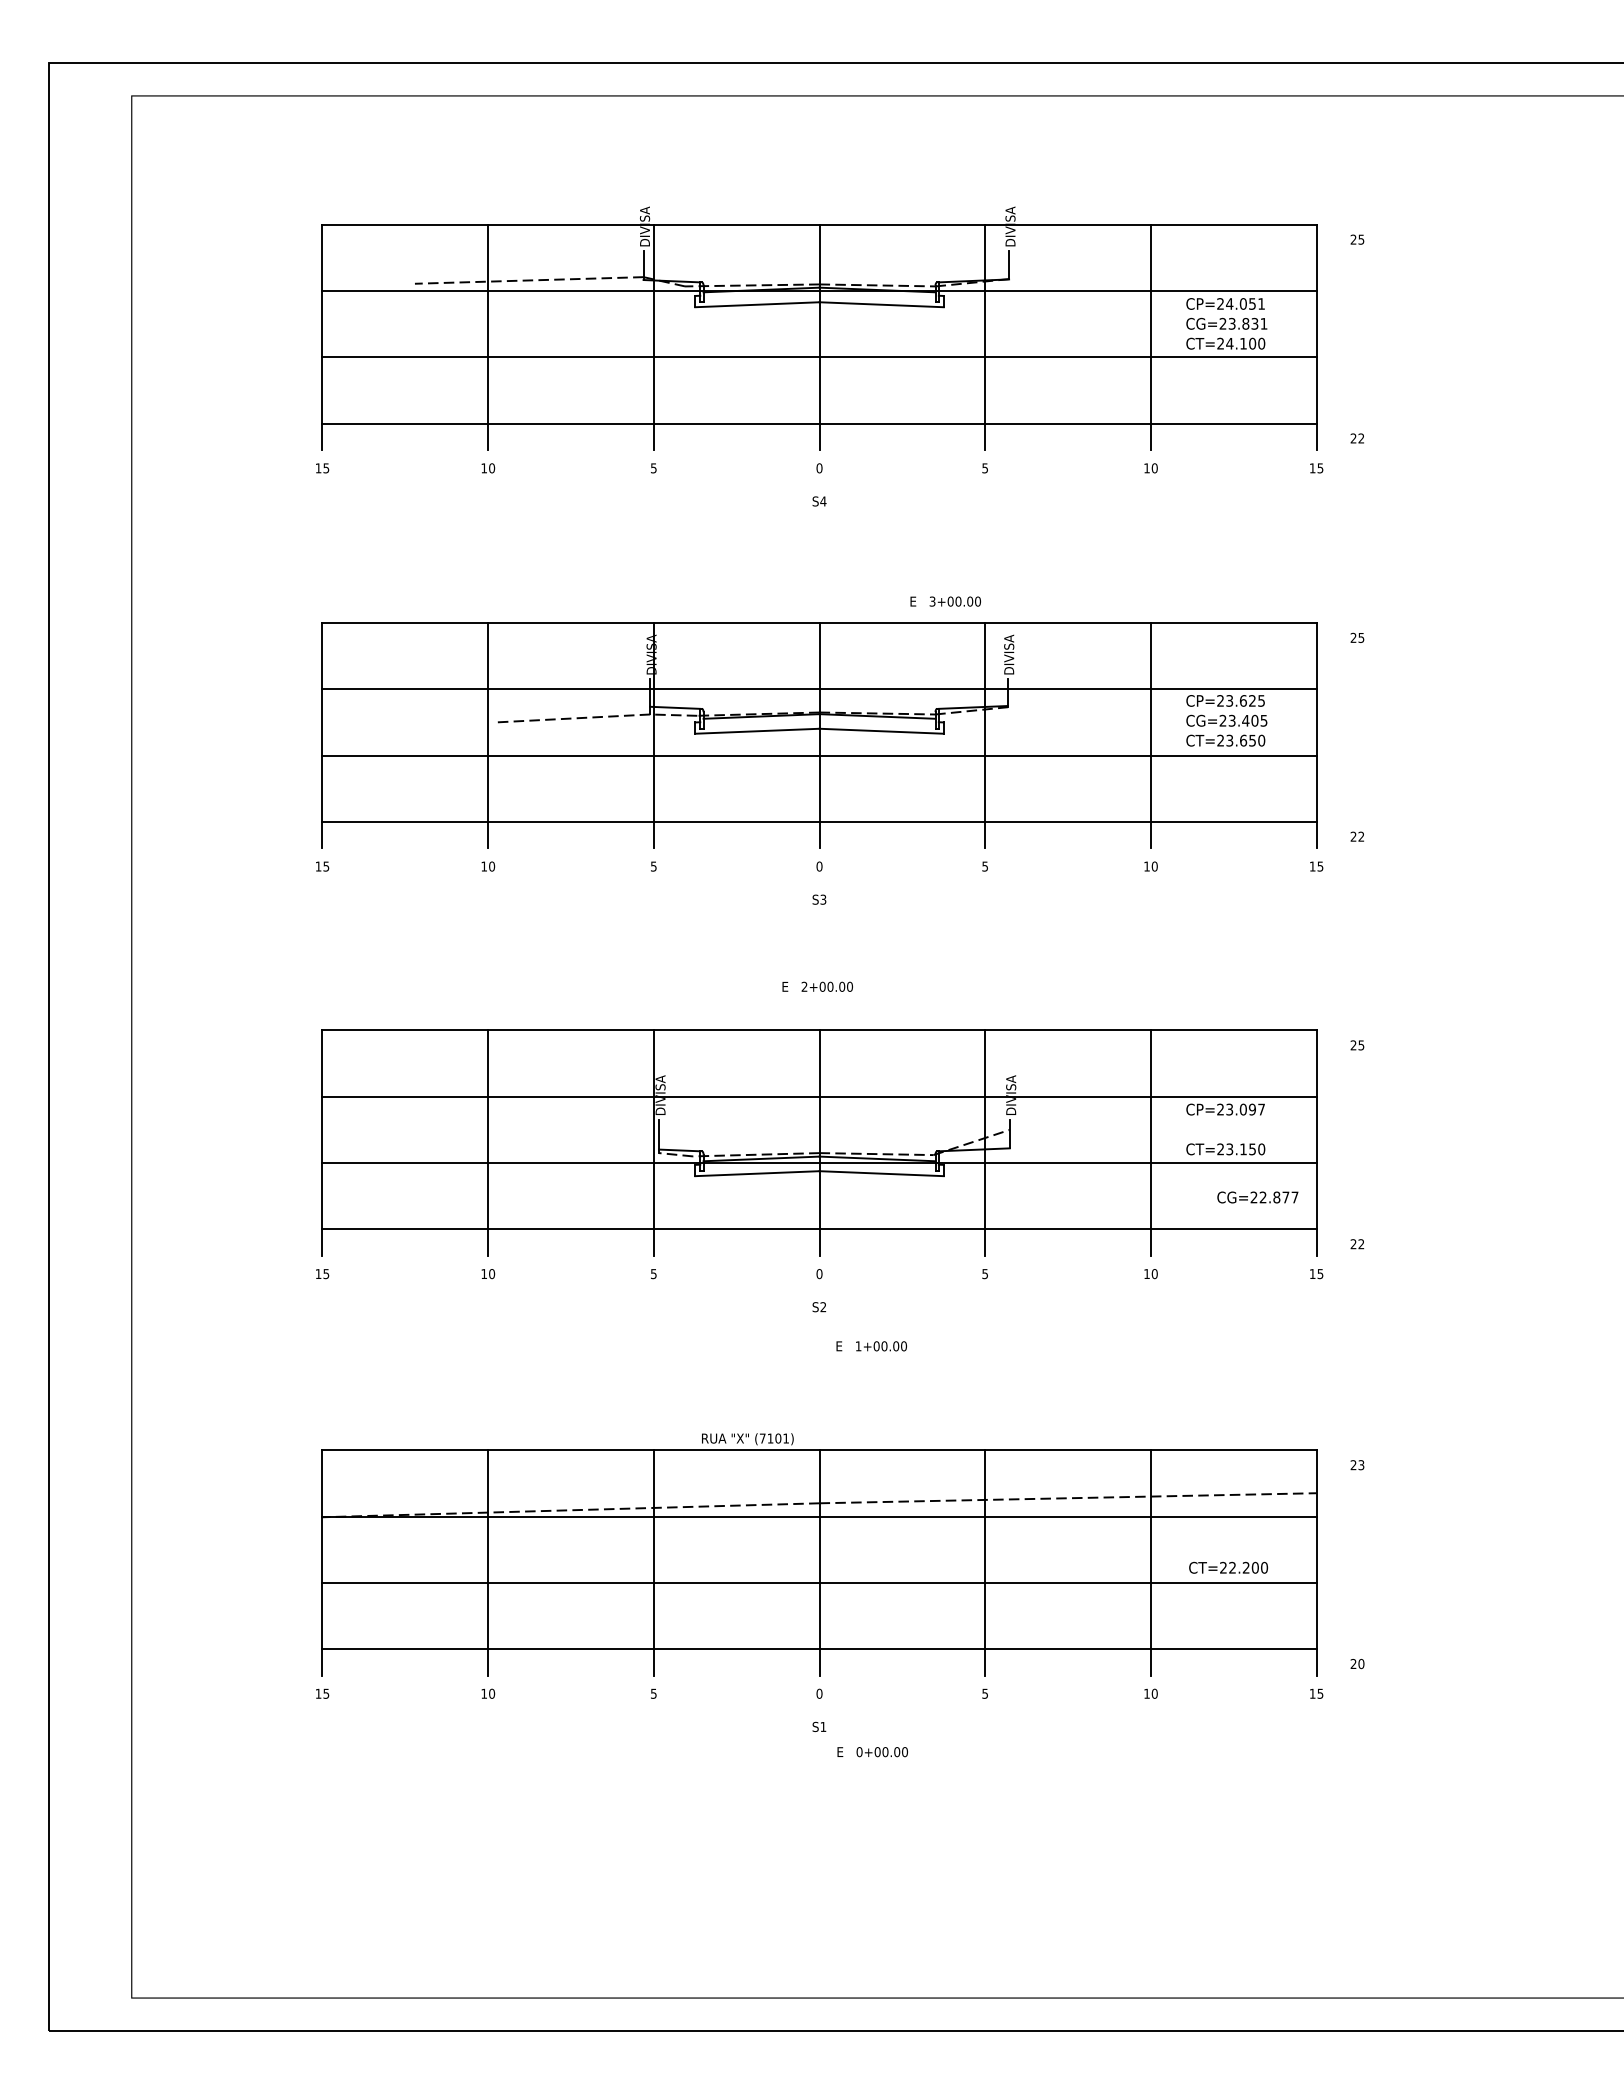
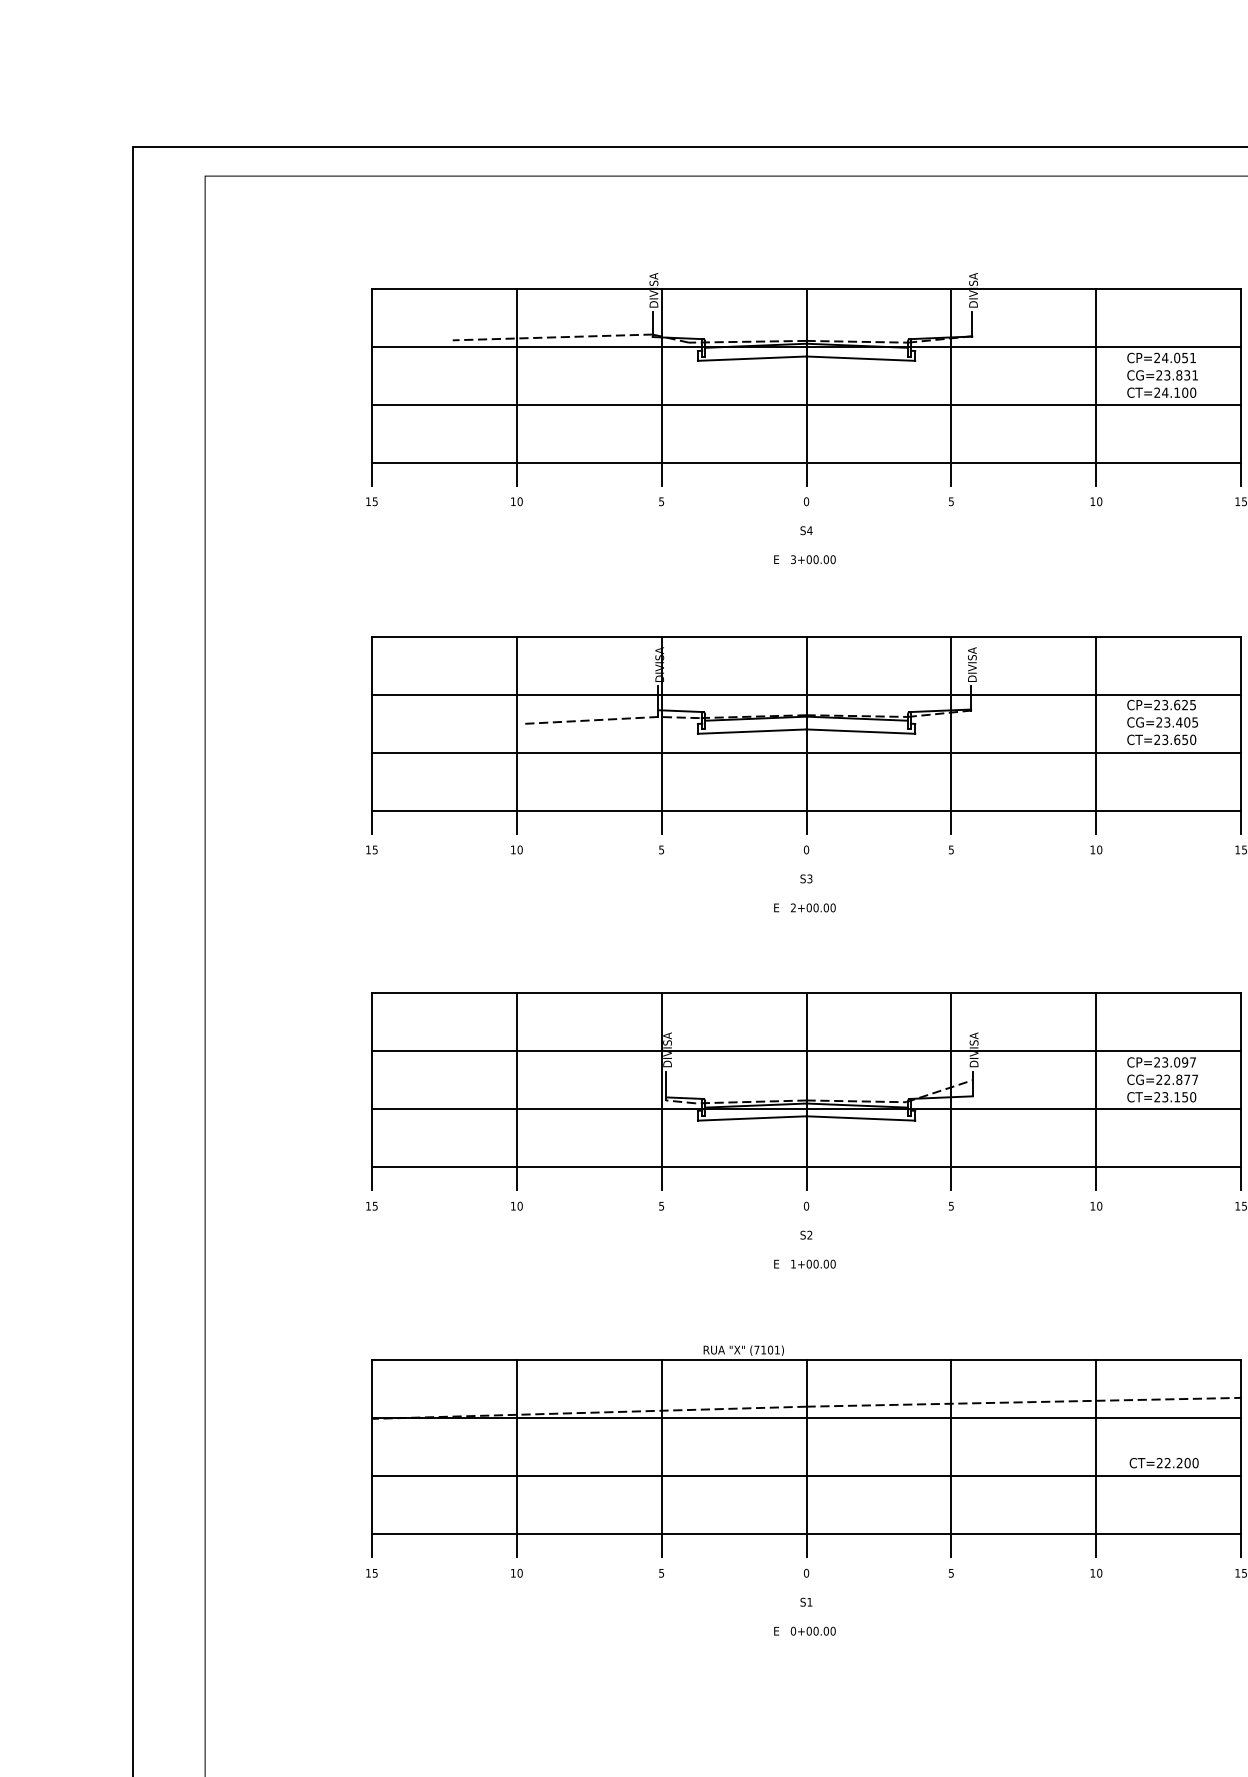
text: (945, 601) -> (804, 559), moved
text: (817, 986) -> (804, 907), moved
text: (1257, 1197) -> (1162, 1079), moved
text: (871, 1346) -> (804, 1264), moved
text: (872, 1752) -> (804, 1631), moved

